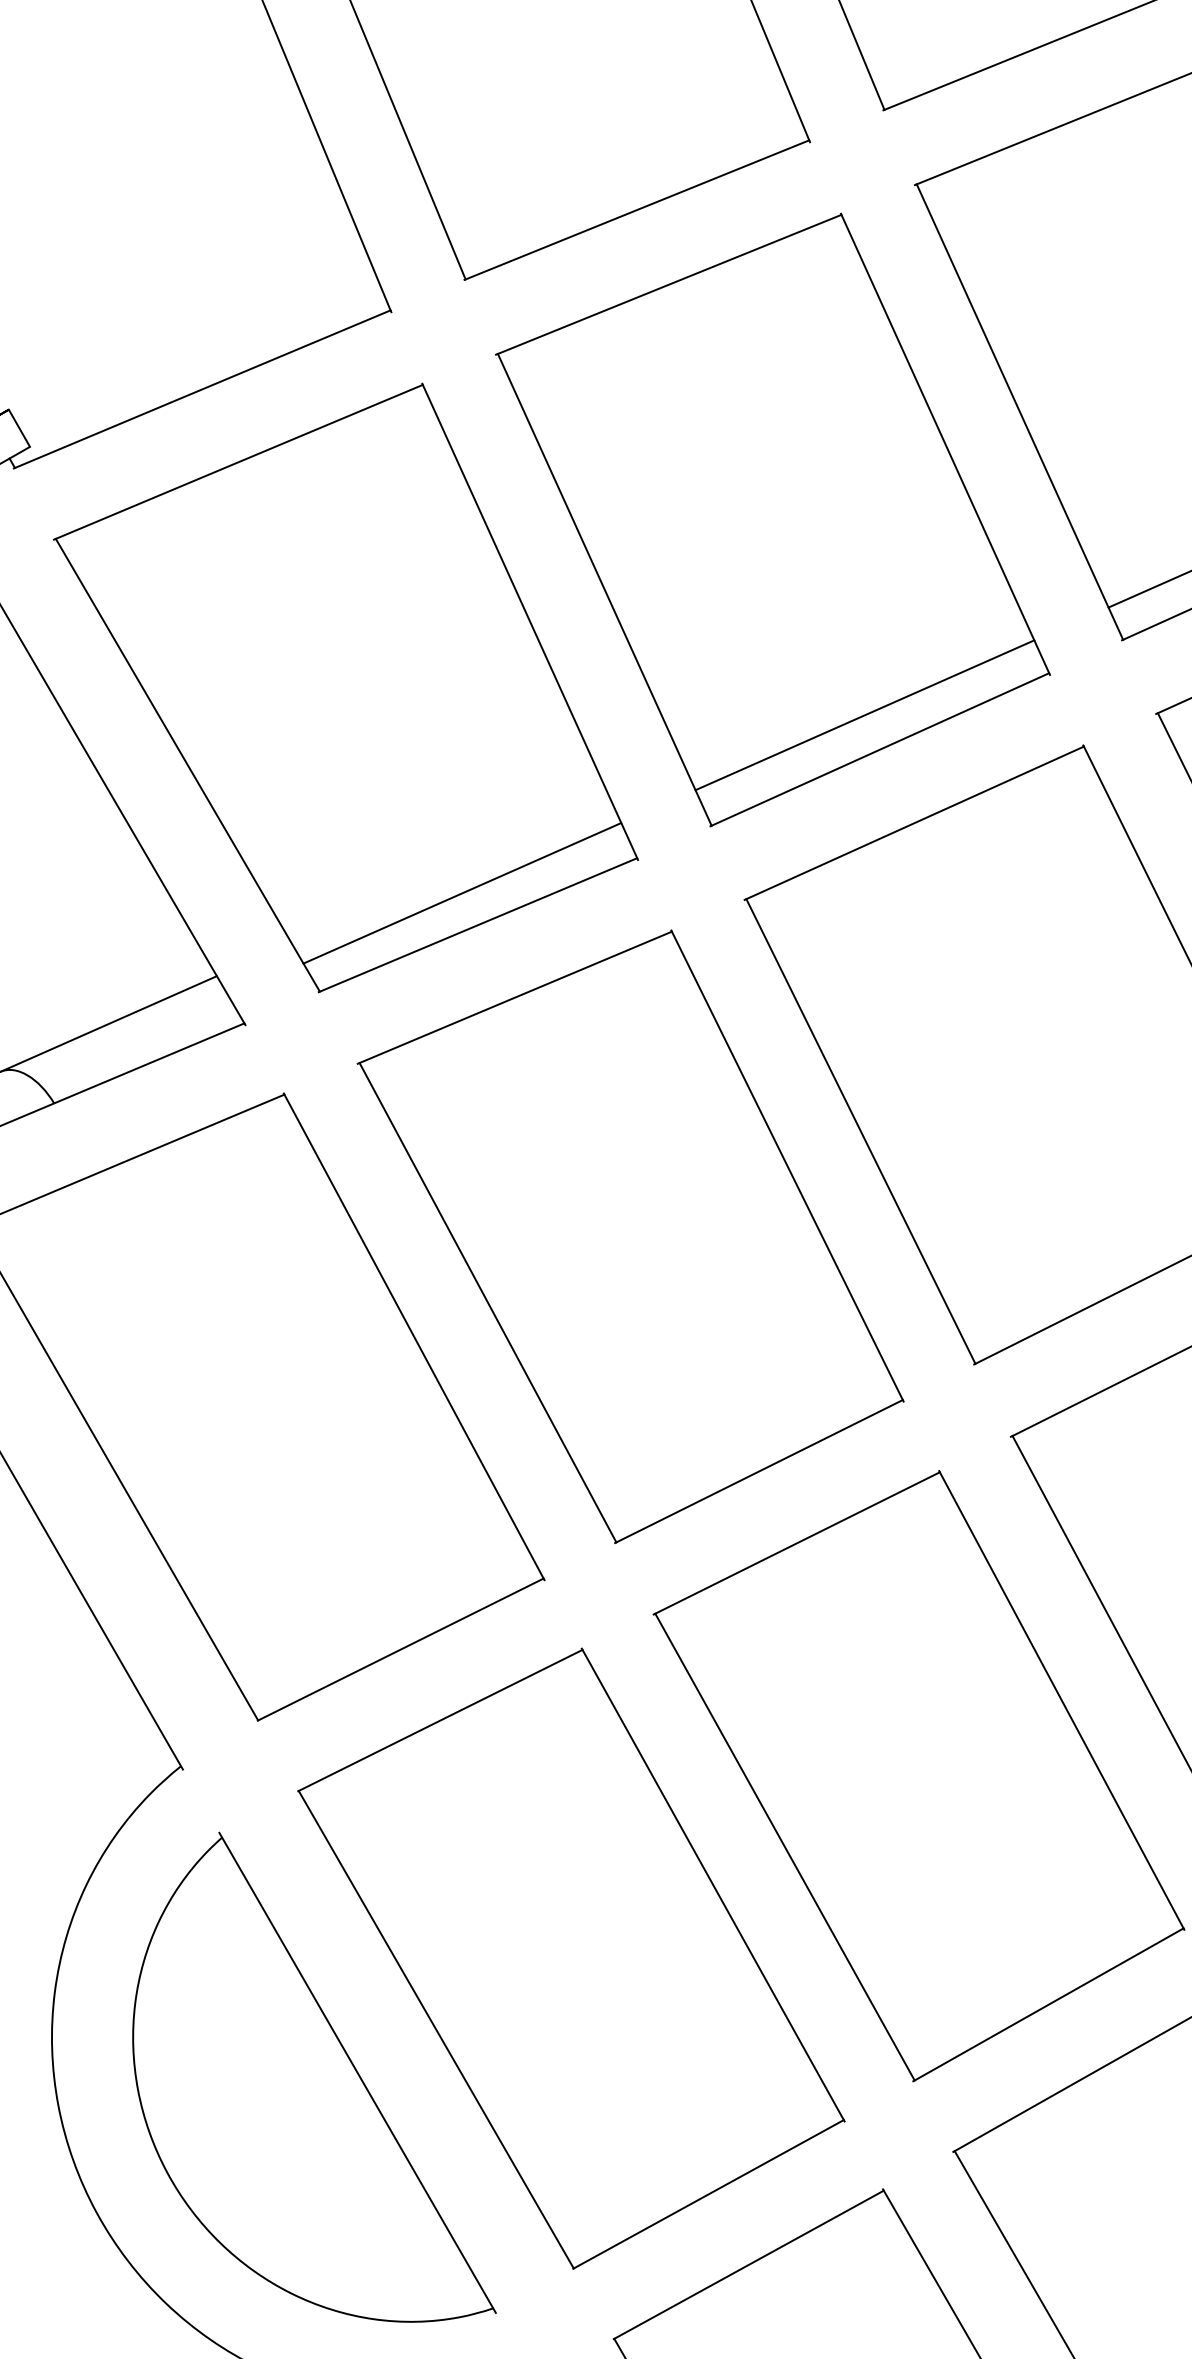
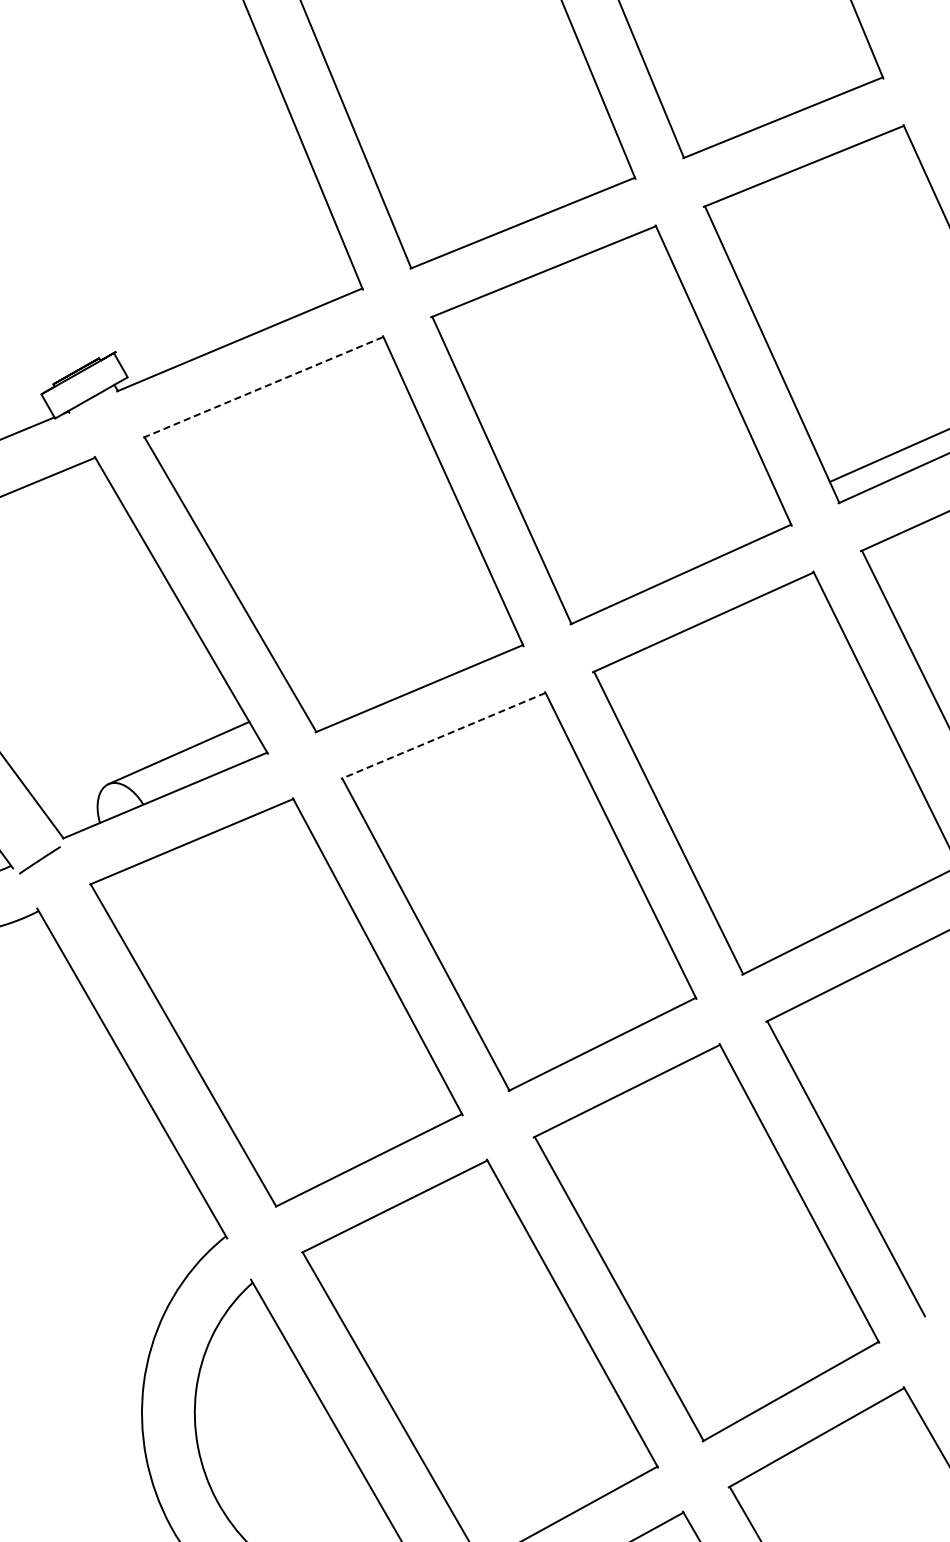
line: (238, 462) -> (263, 387), solid -> dashed
line: (863, 714) -> (670, 551), removed
line: (461, 892) -> (408, 667), removed
line: (515, 997) -> (443, 735), solid -> dashed

